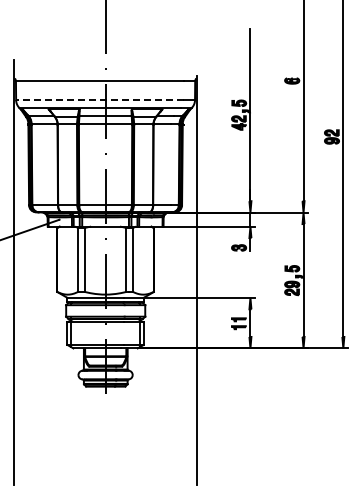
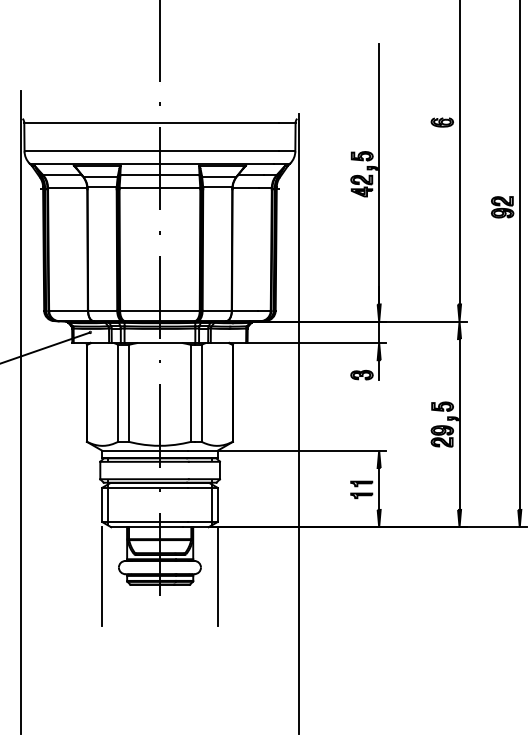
line: (100, 100) -> (152, 152), dashed -> solid
line: (67, 380) -> (102, 575), added
line: (143, 380) -> (217, 575), added

